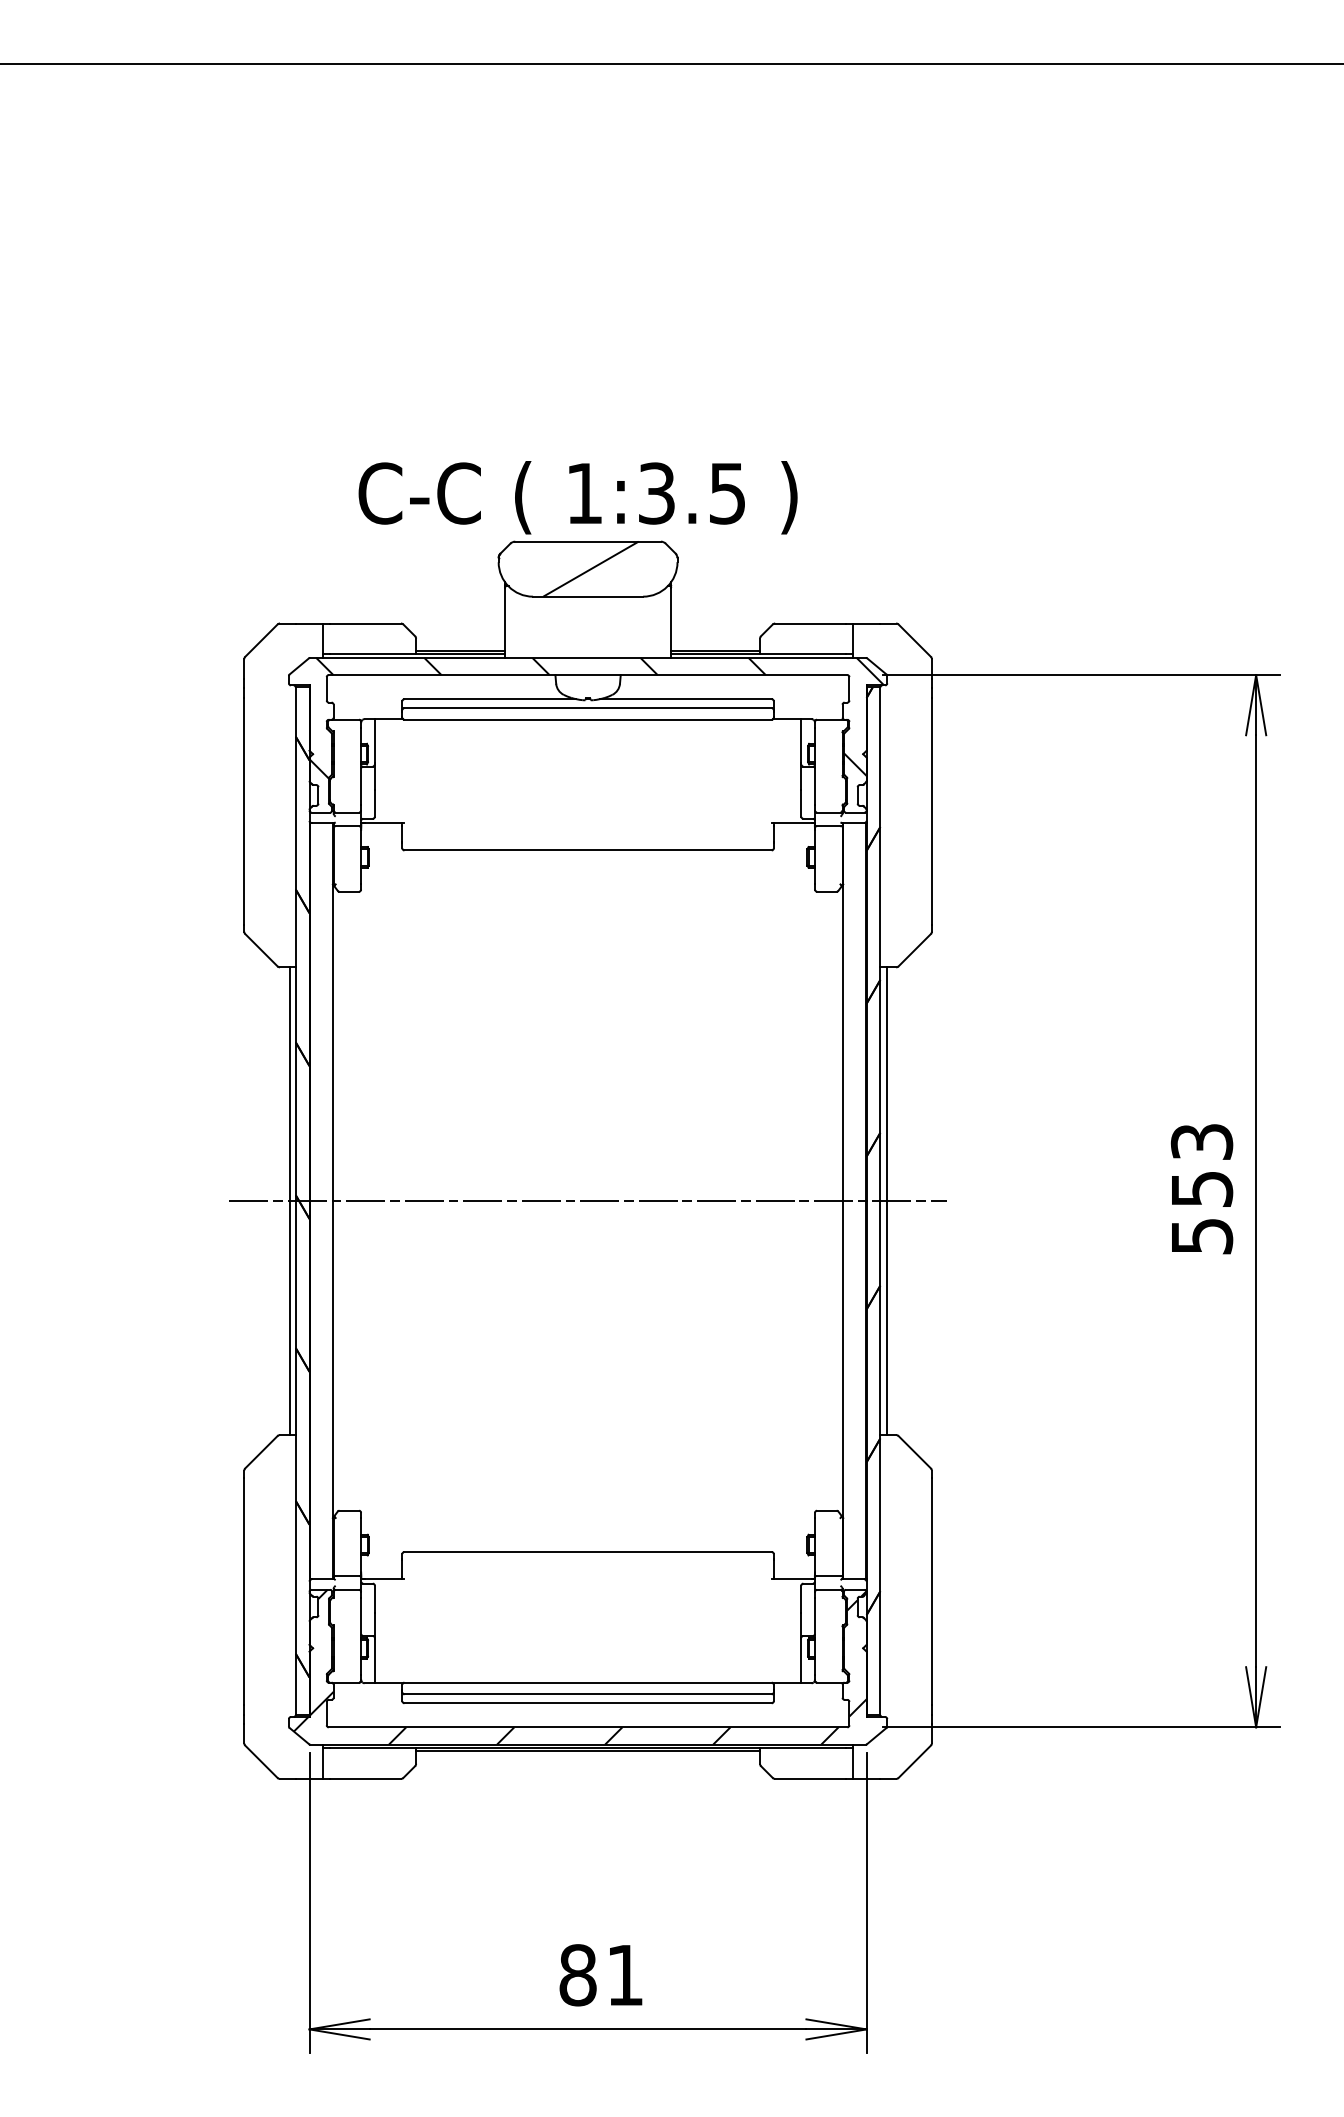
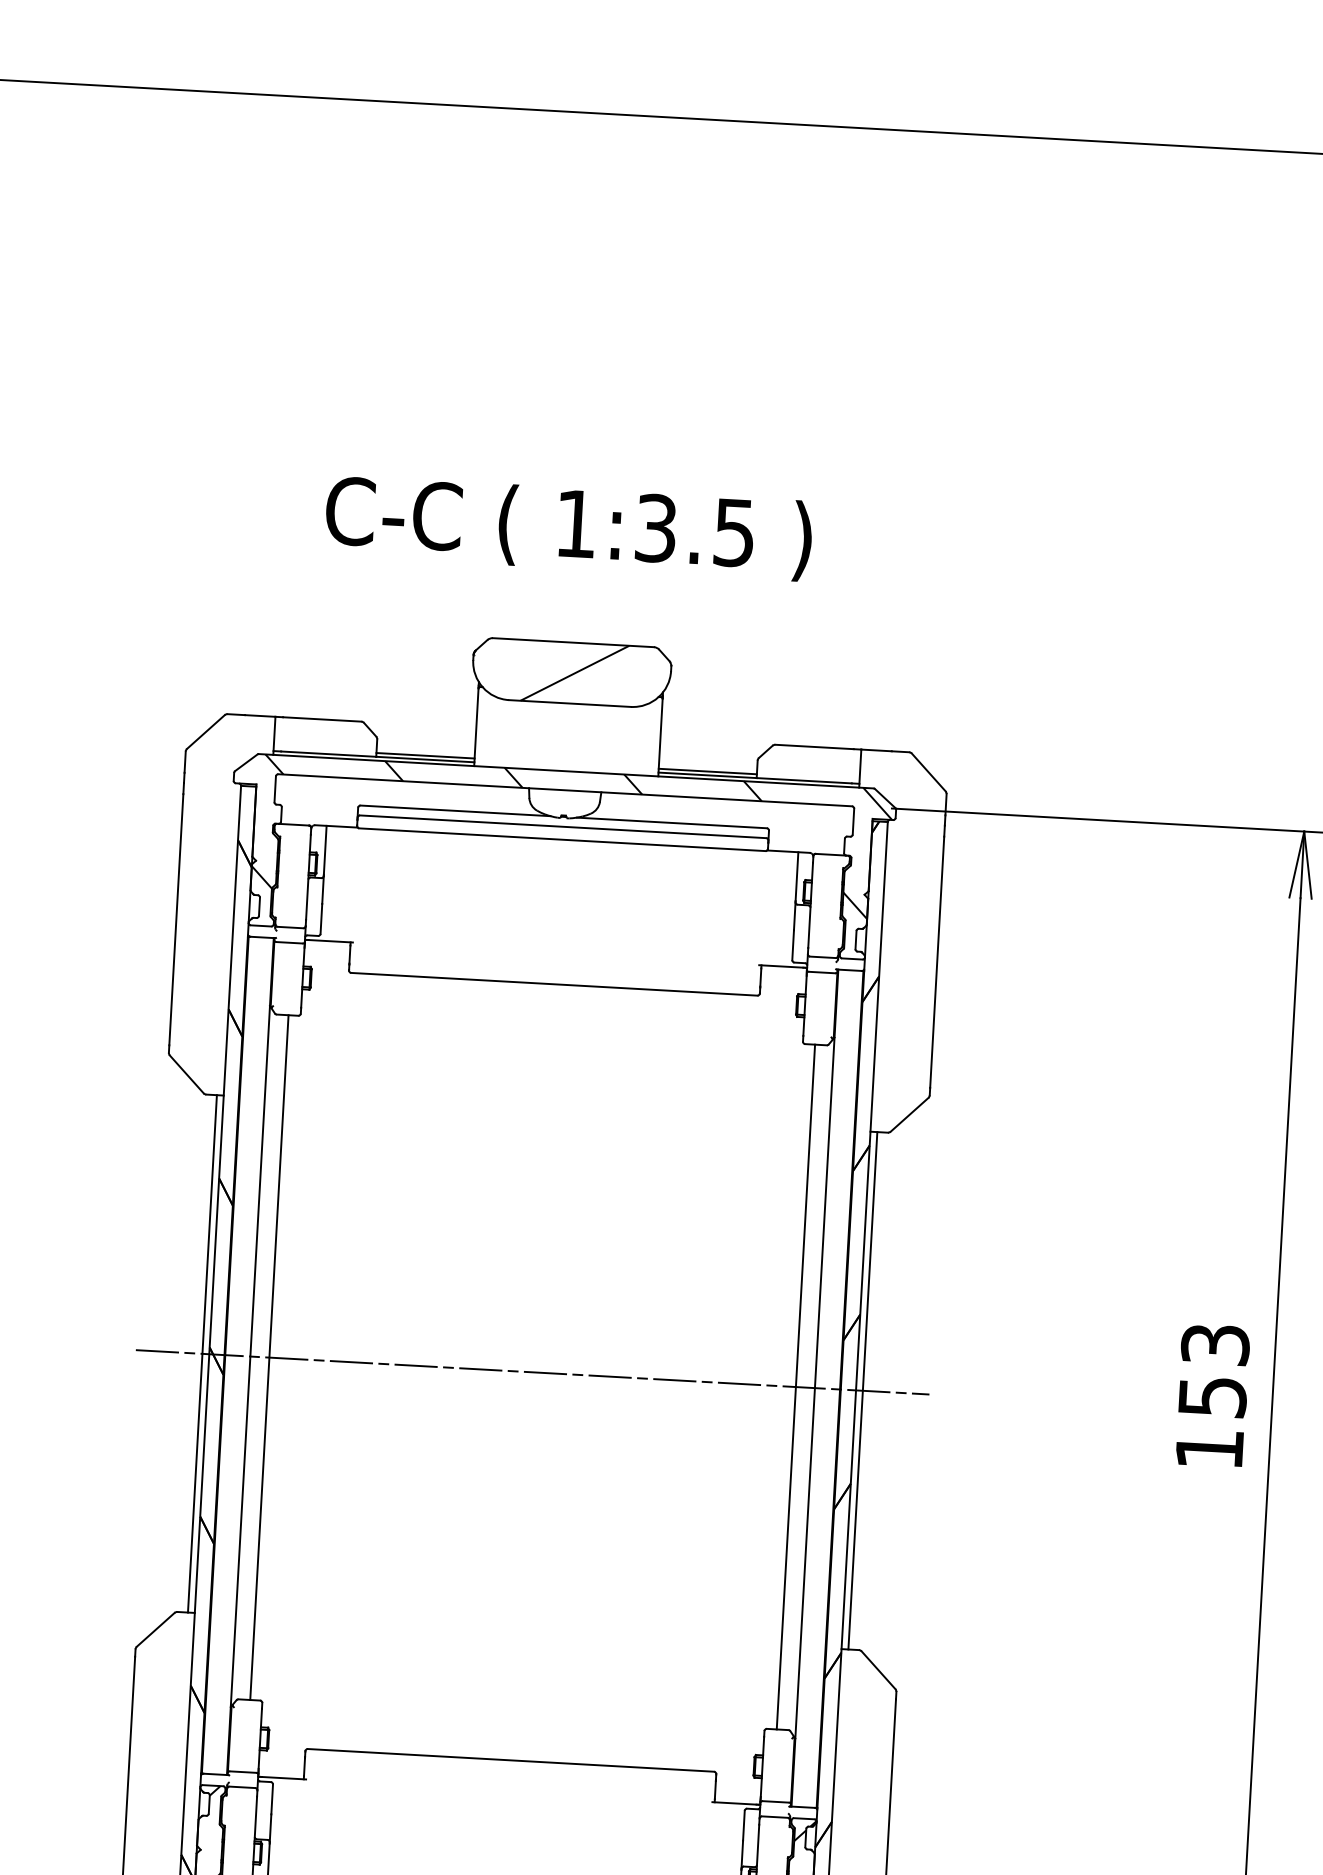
text: (577, 497) -> (568, 527), moved
line: (350, 1200) -> (269, 1356), added
line: (826, 1200) -> (796, 1386), added
text: (1202, 1236) -> (1210, 1449), 553 -> 153

